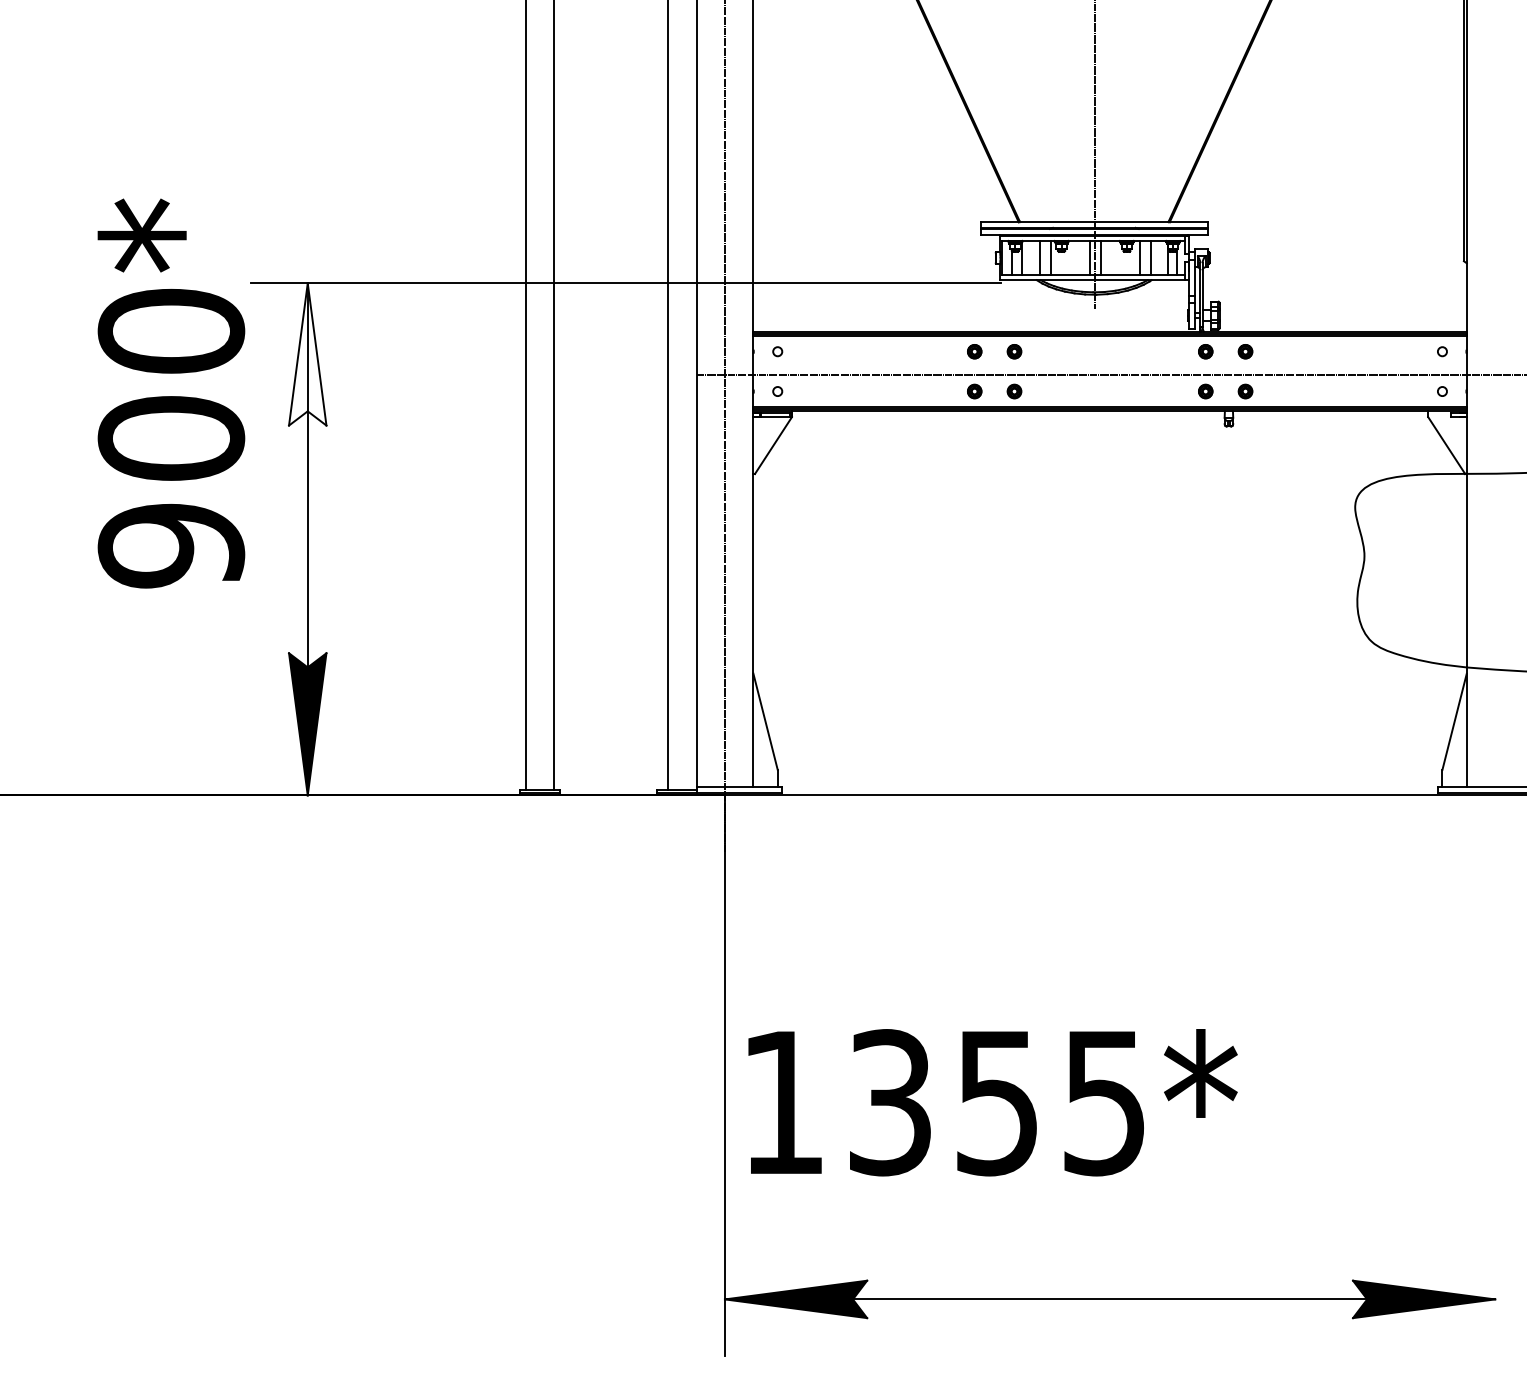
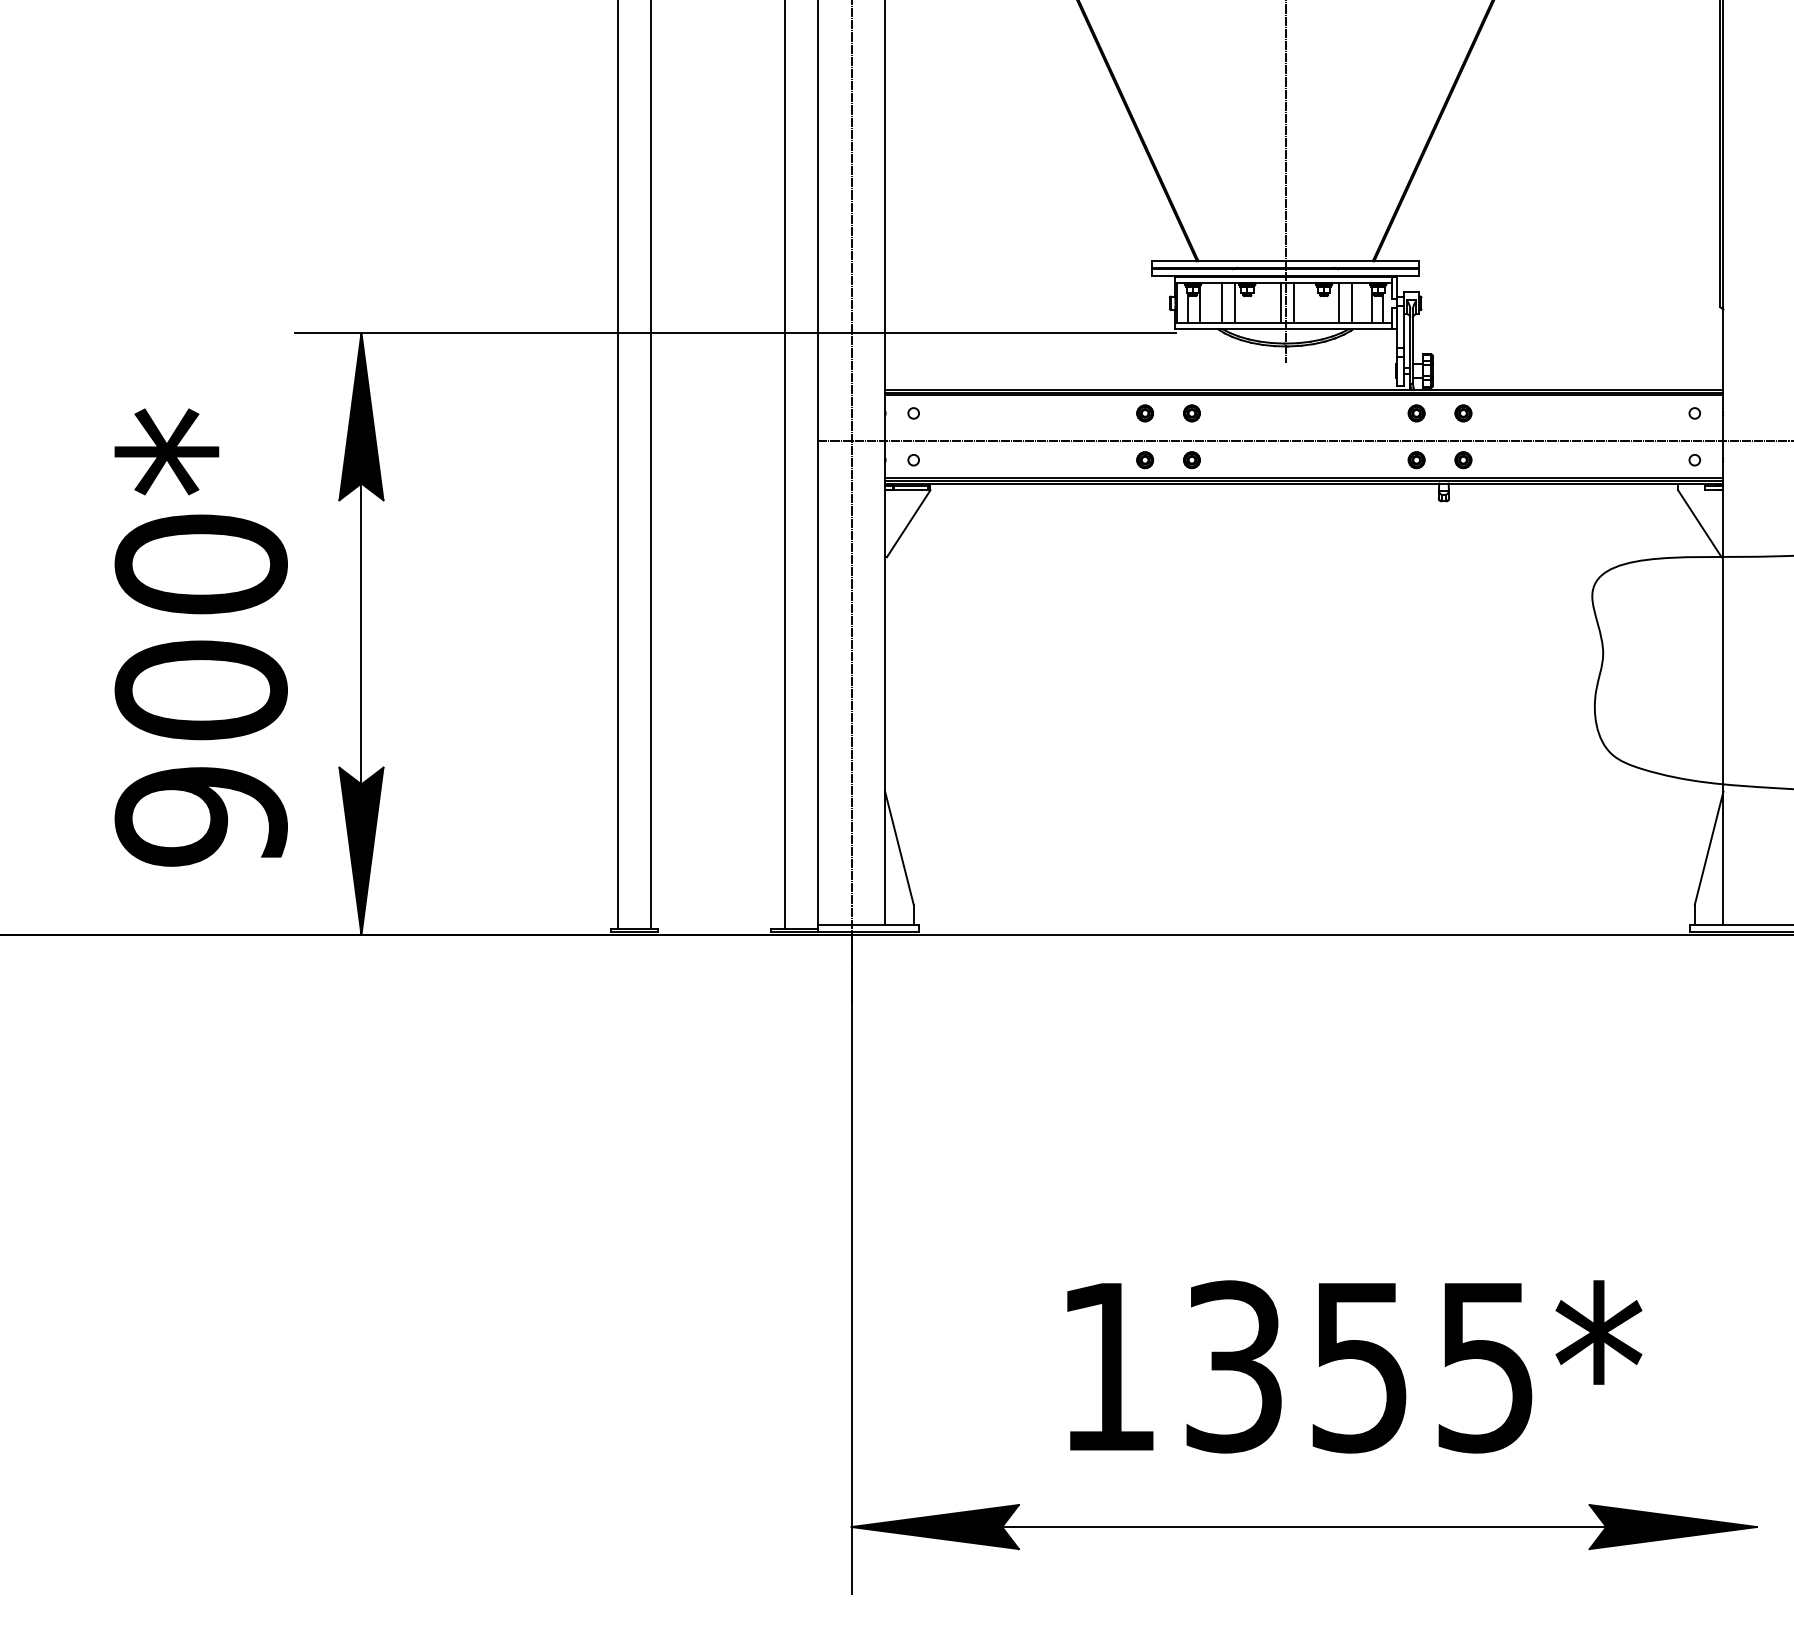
fill: (307, 354) -> (361, 416), added
text: (170, 393) -> (200, 637), moved
text: (992, 1102) -> (1354, 1366), moved

